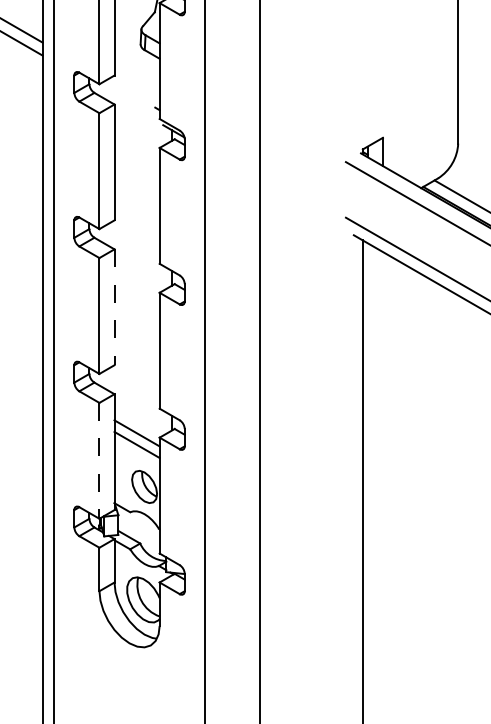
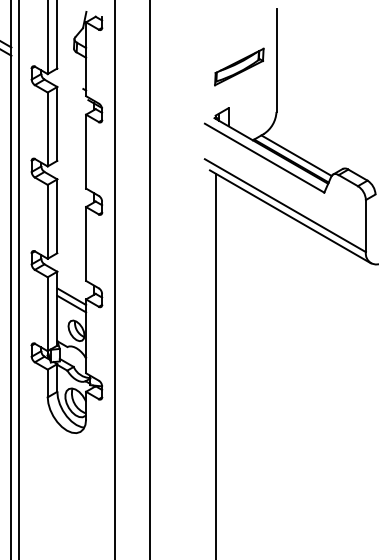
part: (400, 72) -> (239, 66), added
line: (114, 307) -> (57, 216), dashed -> solid
line: (99, 461) -> (47, 314), dashed -> solid

